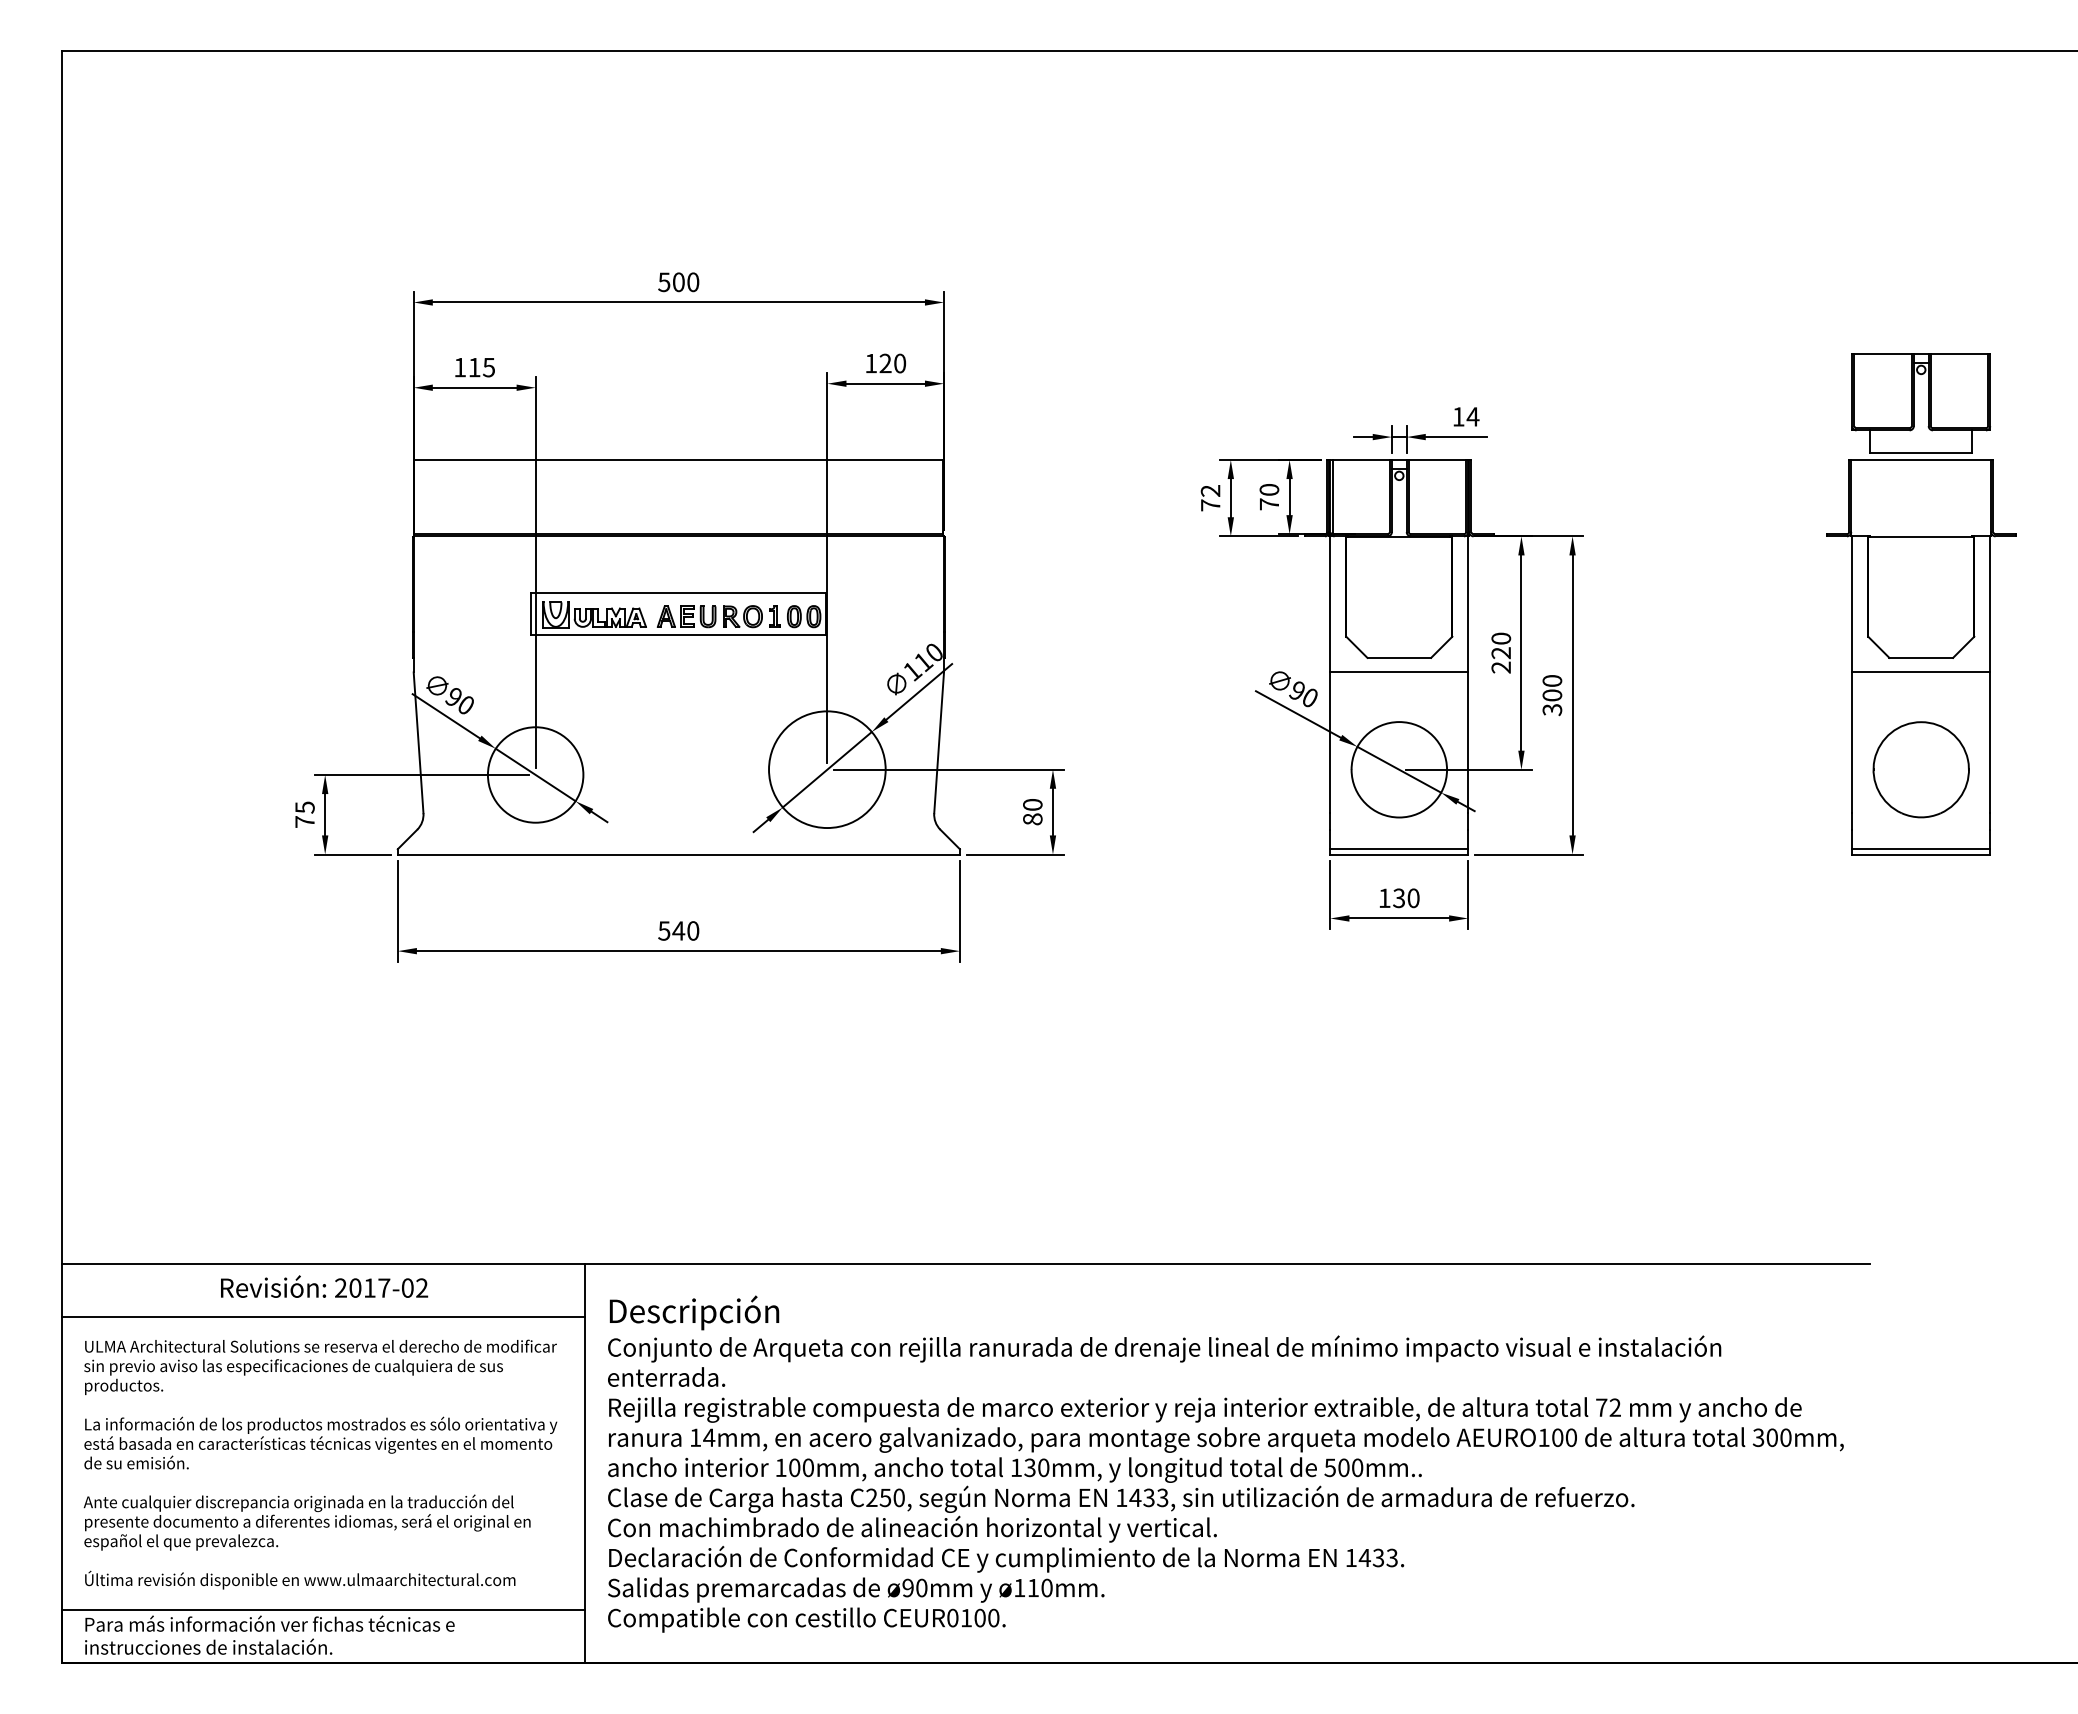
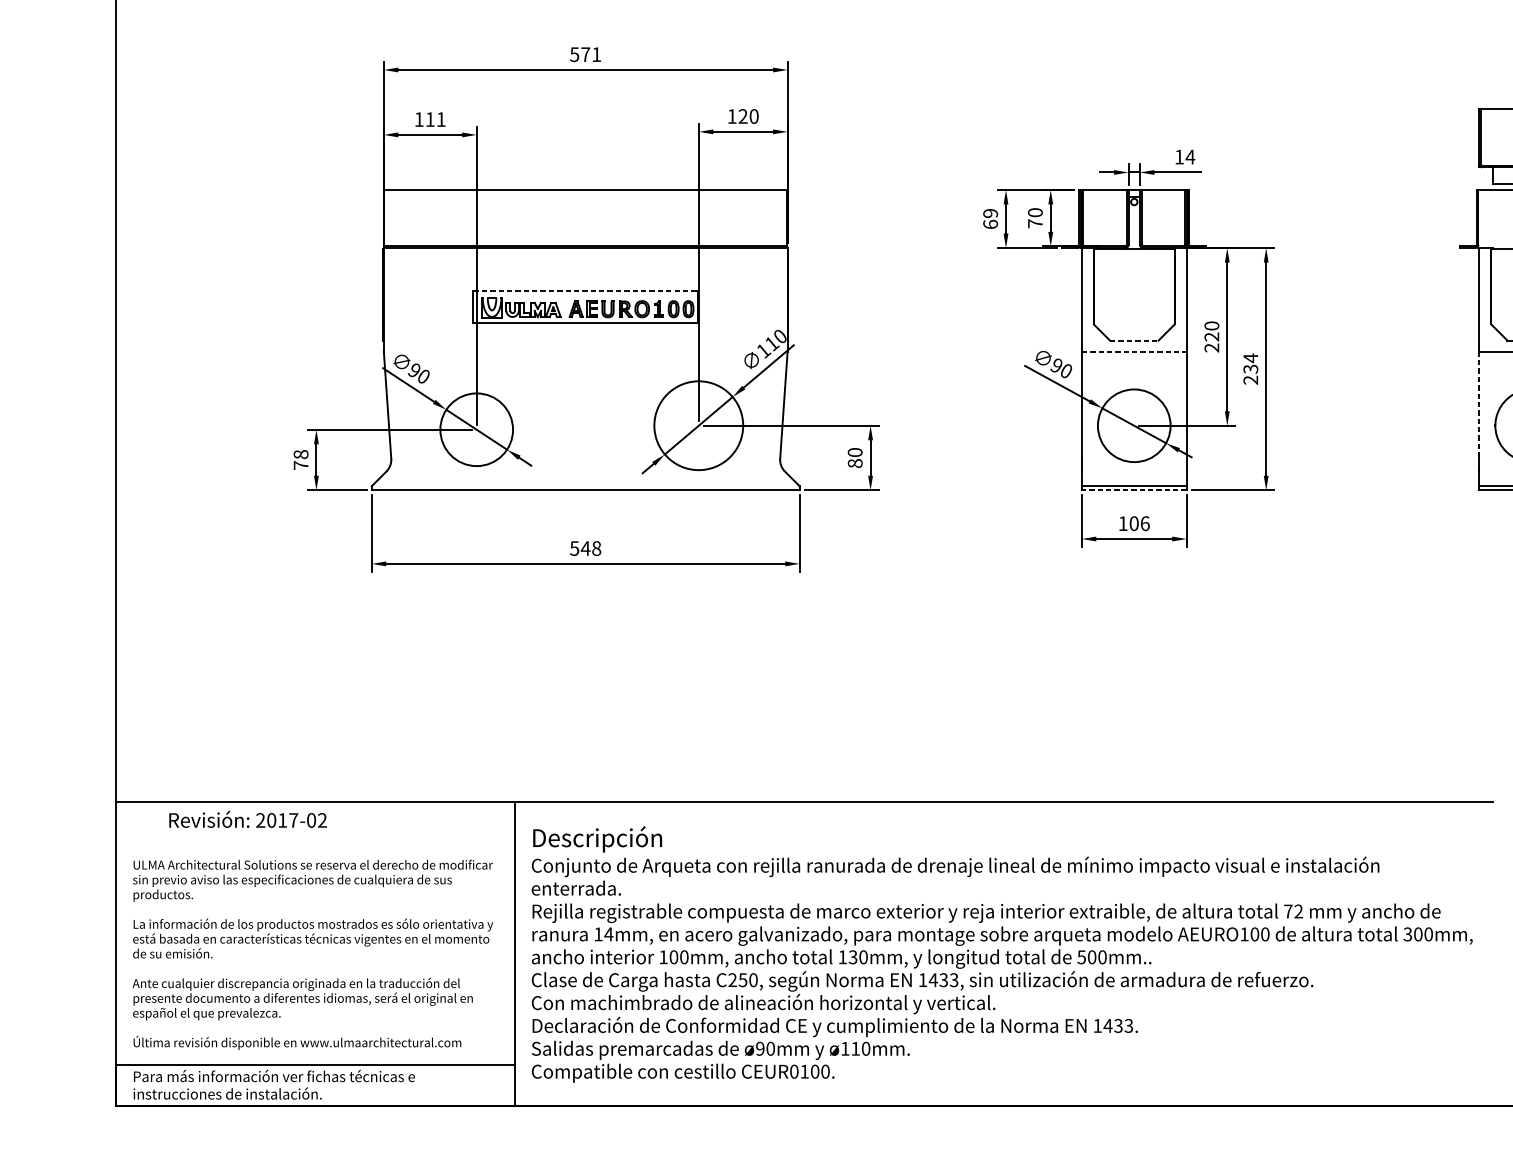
text: (686, 282) -> (591, 54), 500 -> 571
text: (488, 367) -> (440, 119), 115 -> 111
text: (1210, 498) -> (990, 219), 72 -> 69
line: (679, 592) -> (586, 290), solid -> dashed
line: (1399, 657) -> (1134, 340), solid -> dashed
line: (1399, 672) -> (1134, 351), solid -> dashed
text: (1552, 695) -> (1250, 369), 300 -> 234
line: (1852, 743) -> (1479, 405), solid -> dashed
text: (304, 807) -> (300, 454), 75 -> 78
line: (1399, 854) -> (1134, 490), solid -> dashed
text: (1406, 897) -> (1139, 523), 130 -> 106
text: (693, 930) -> (596, 548), 540 -> 548
text: (324, 1286) -> (248, 819), moved
line: (323, 1317) -> (315, 842), removed

